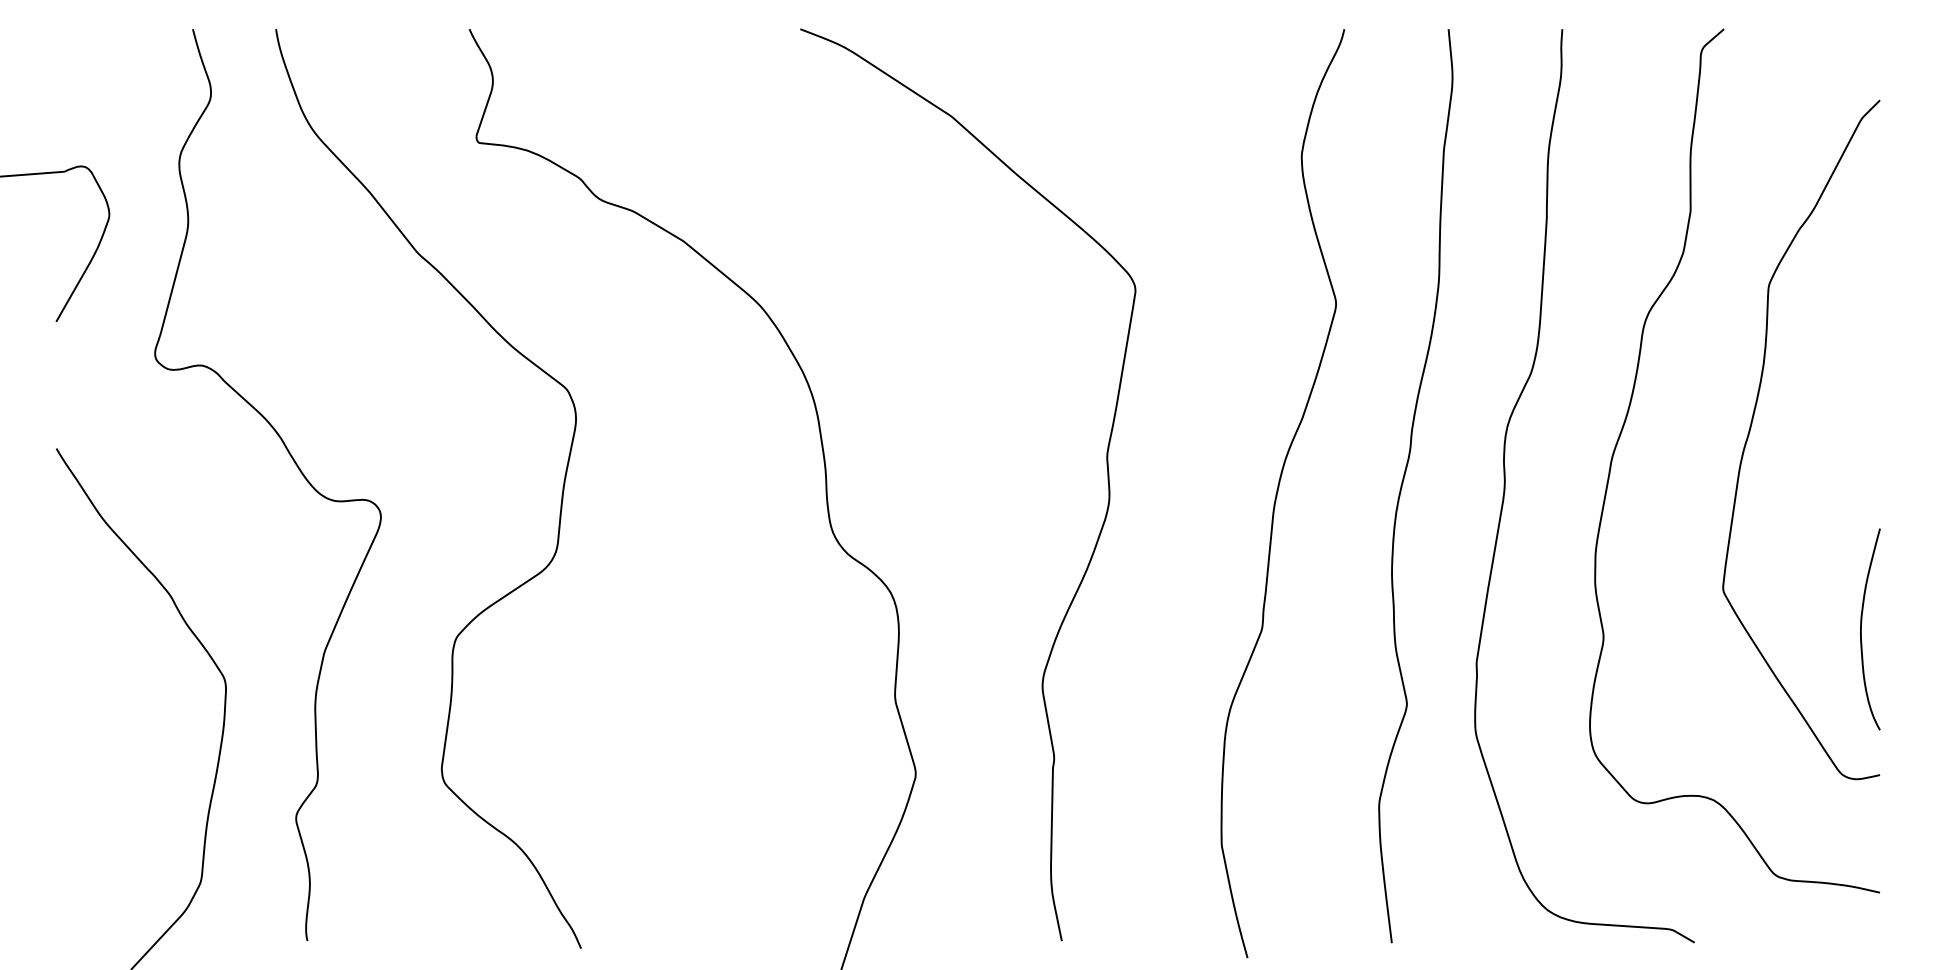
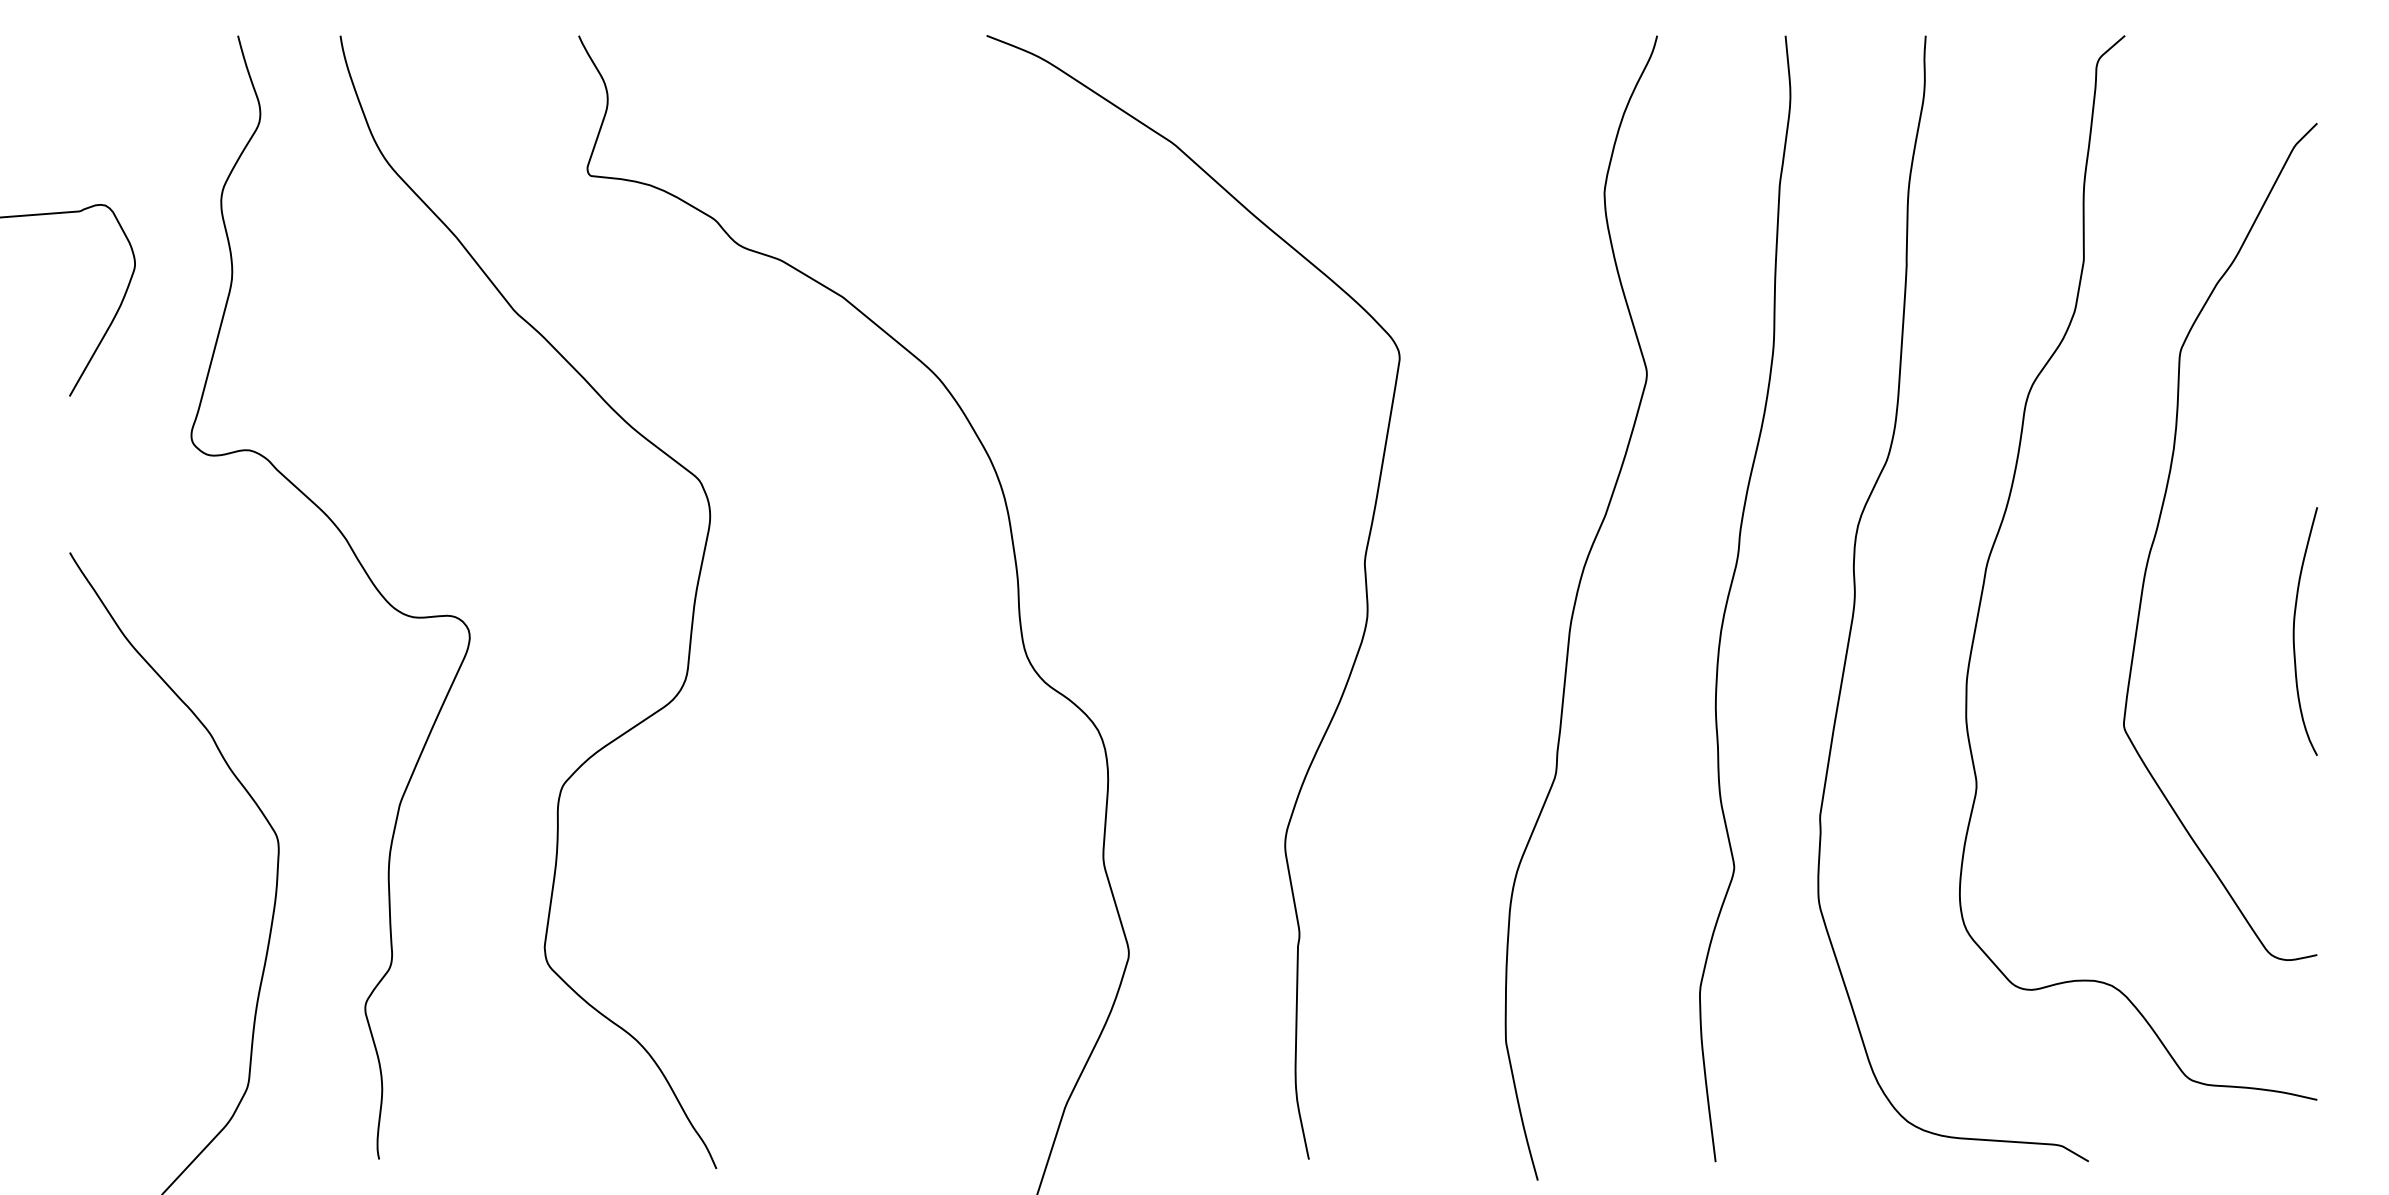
curve: (1861, 629) -> (2294, 631), moved

